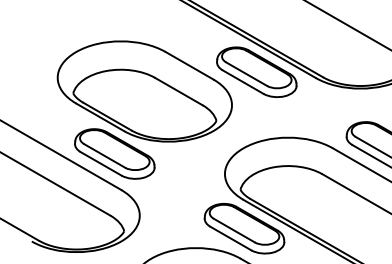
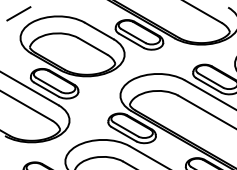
line: (54, 36) -> (18, 13), added

